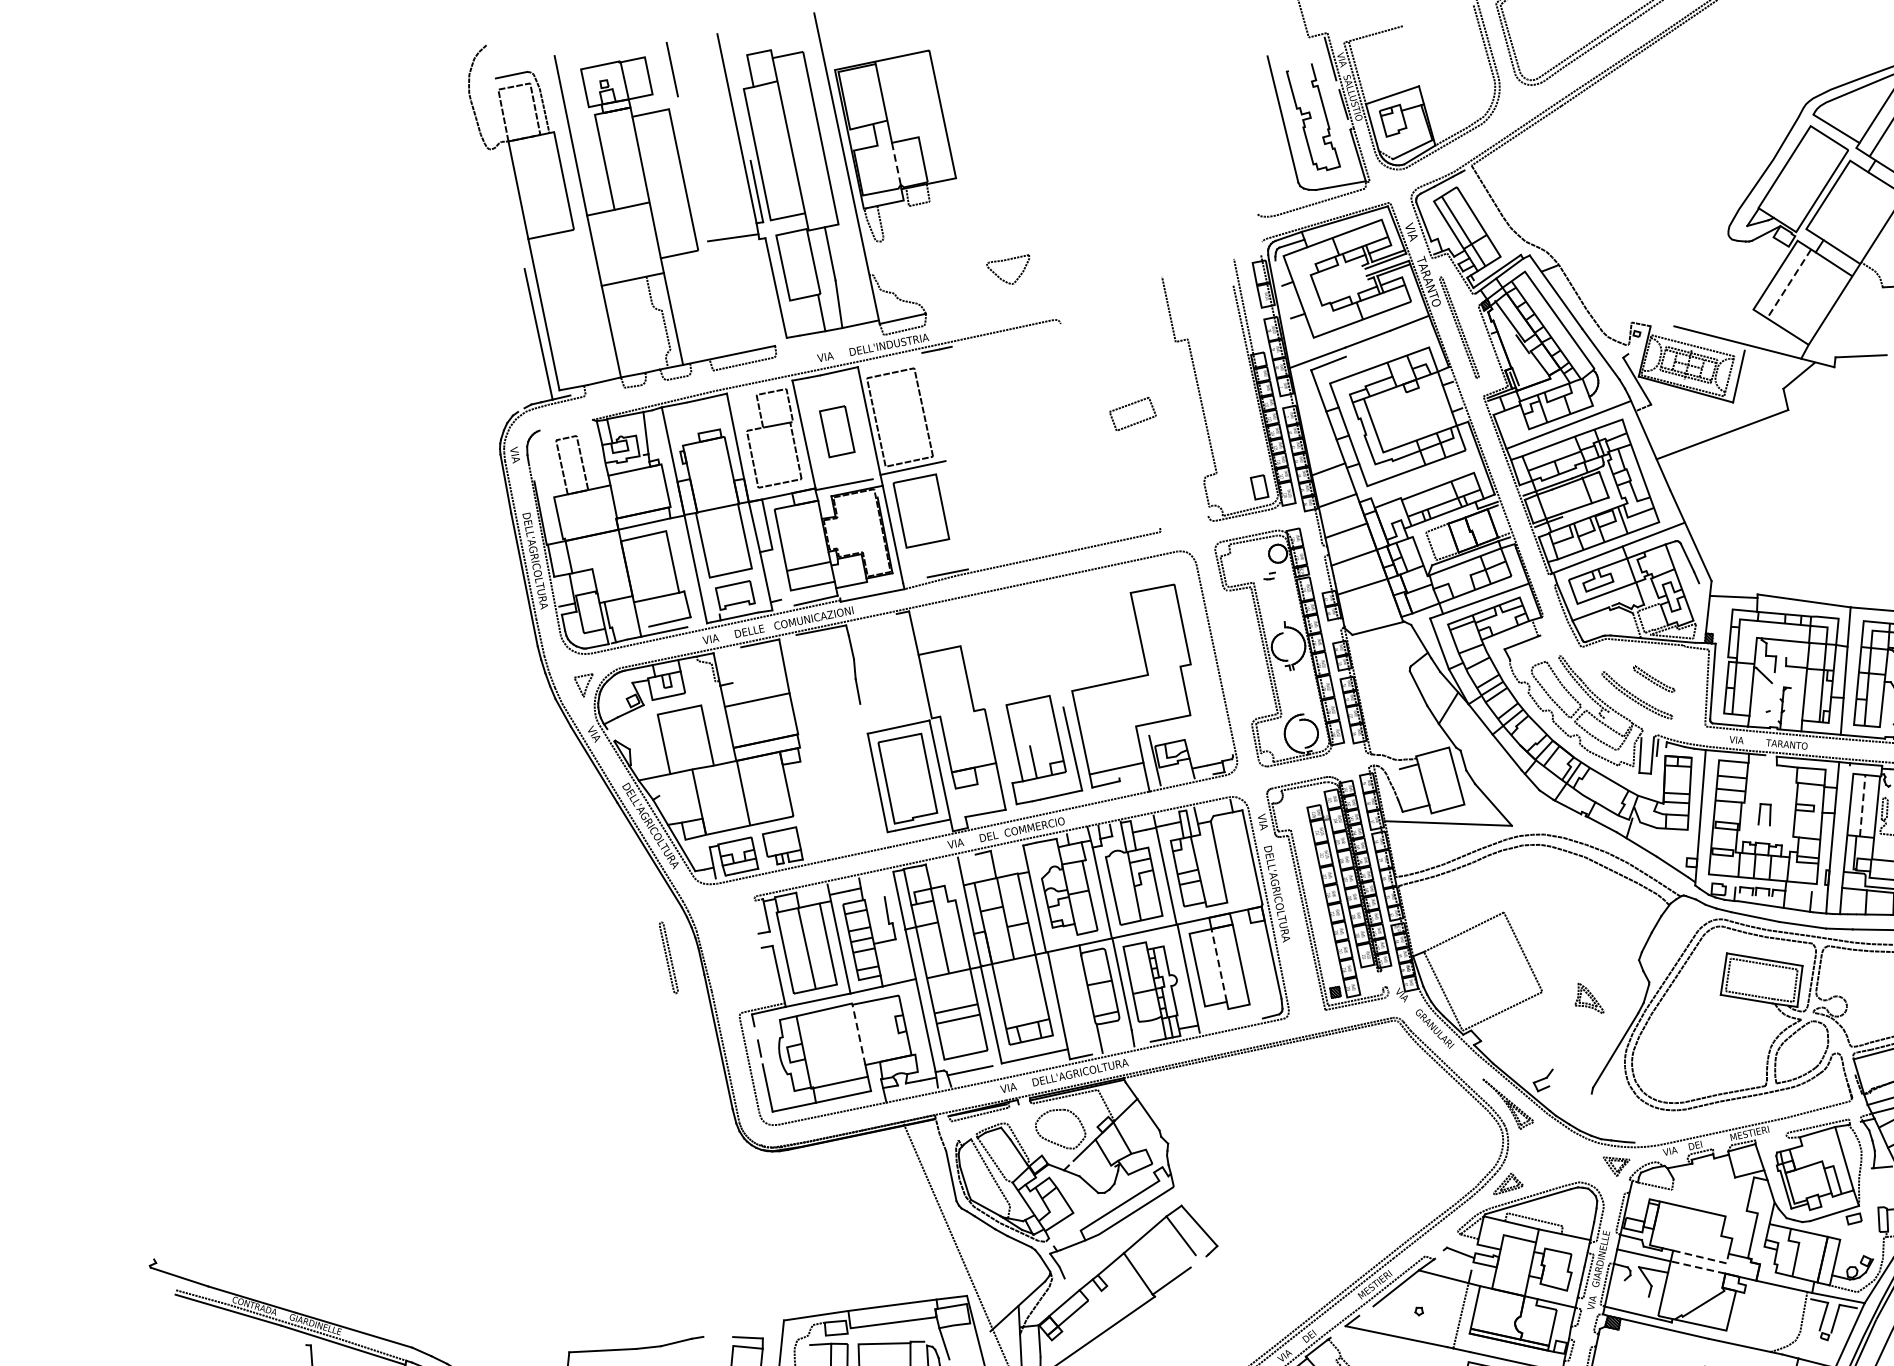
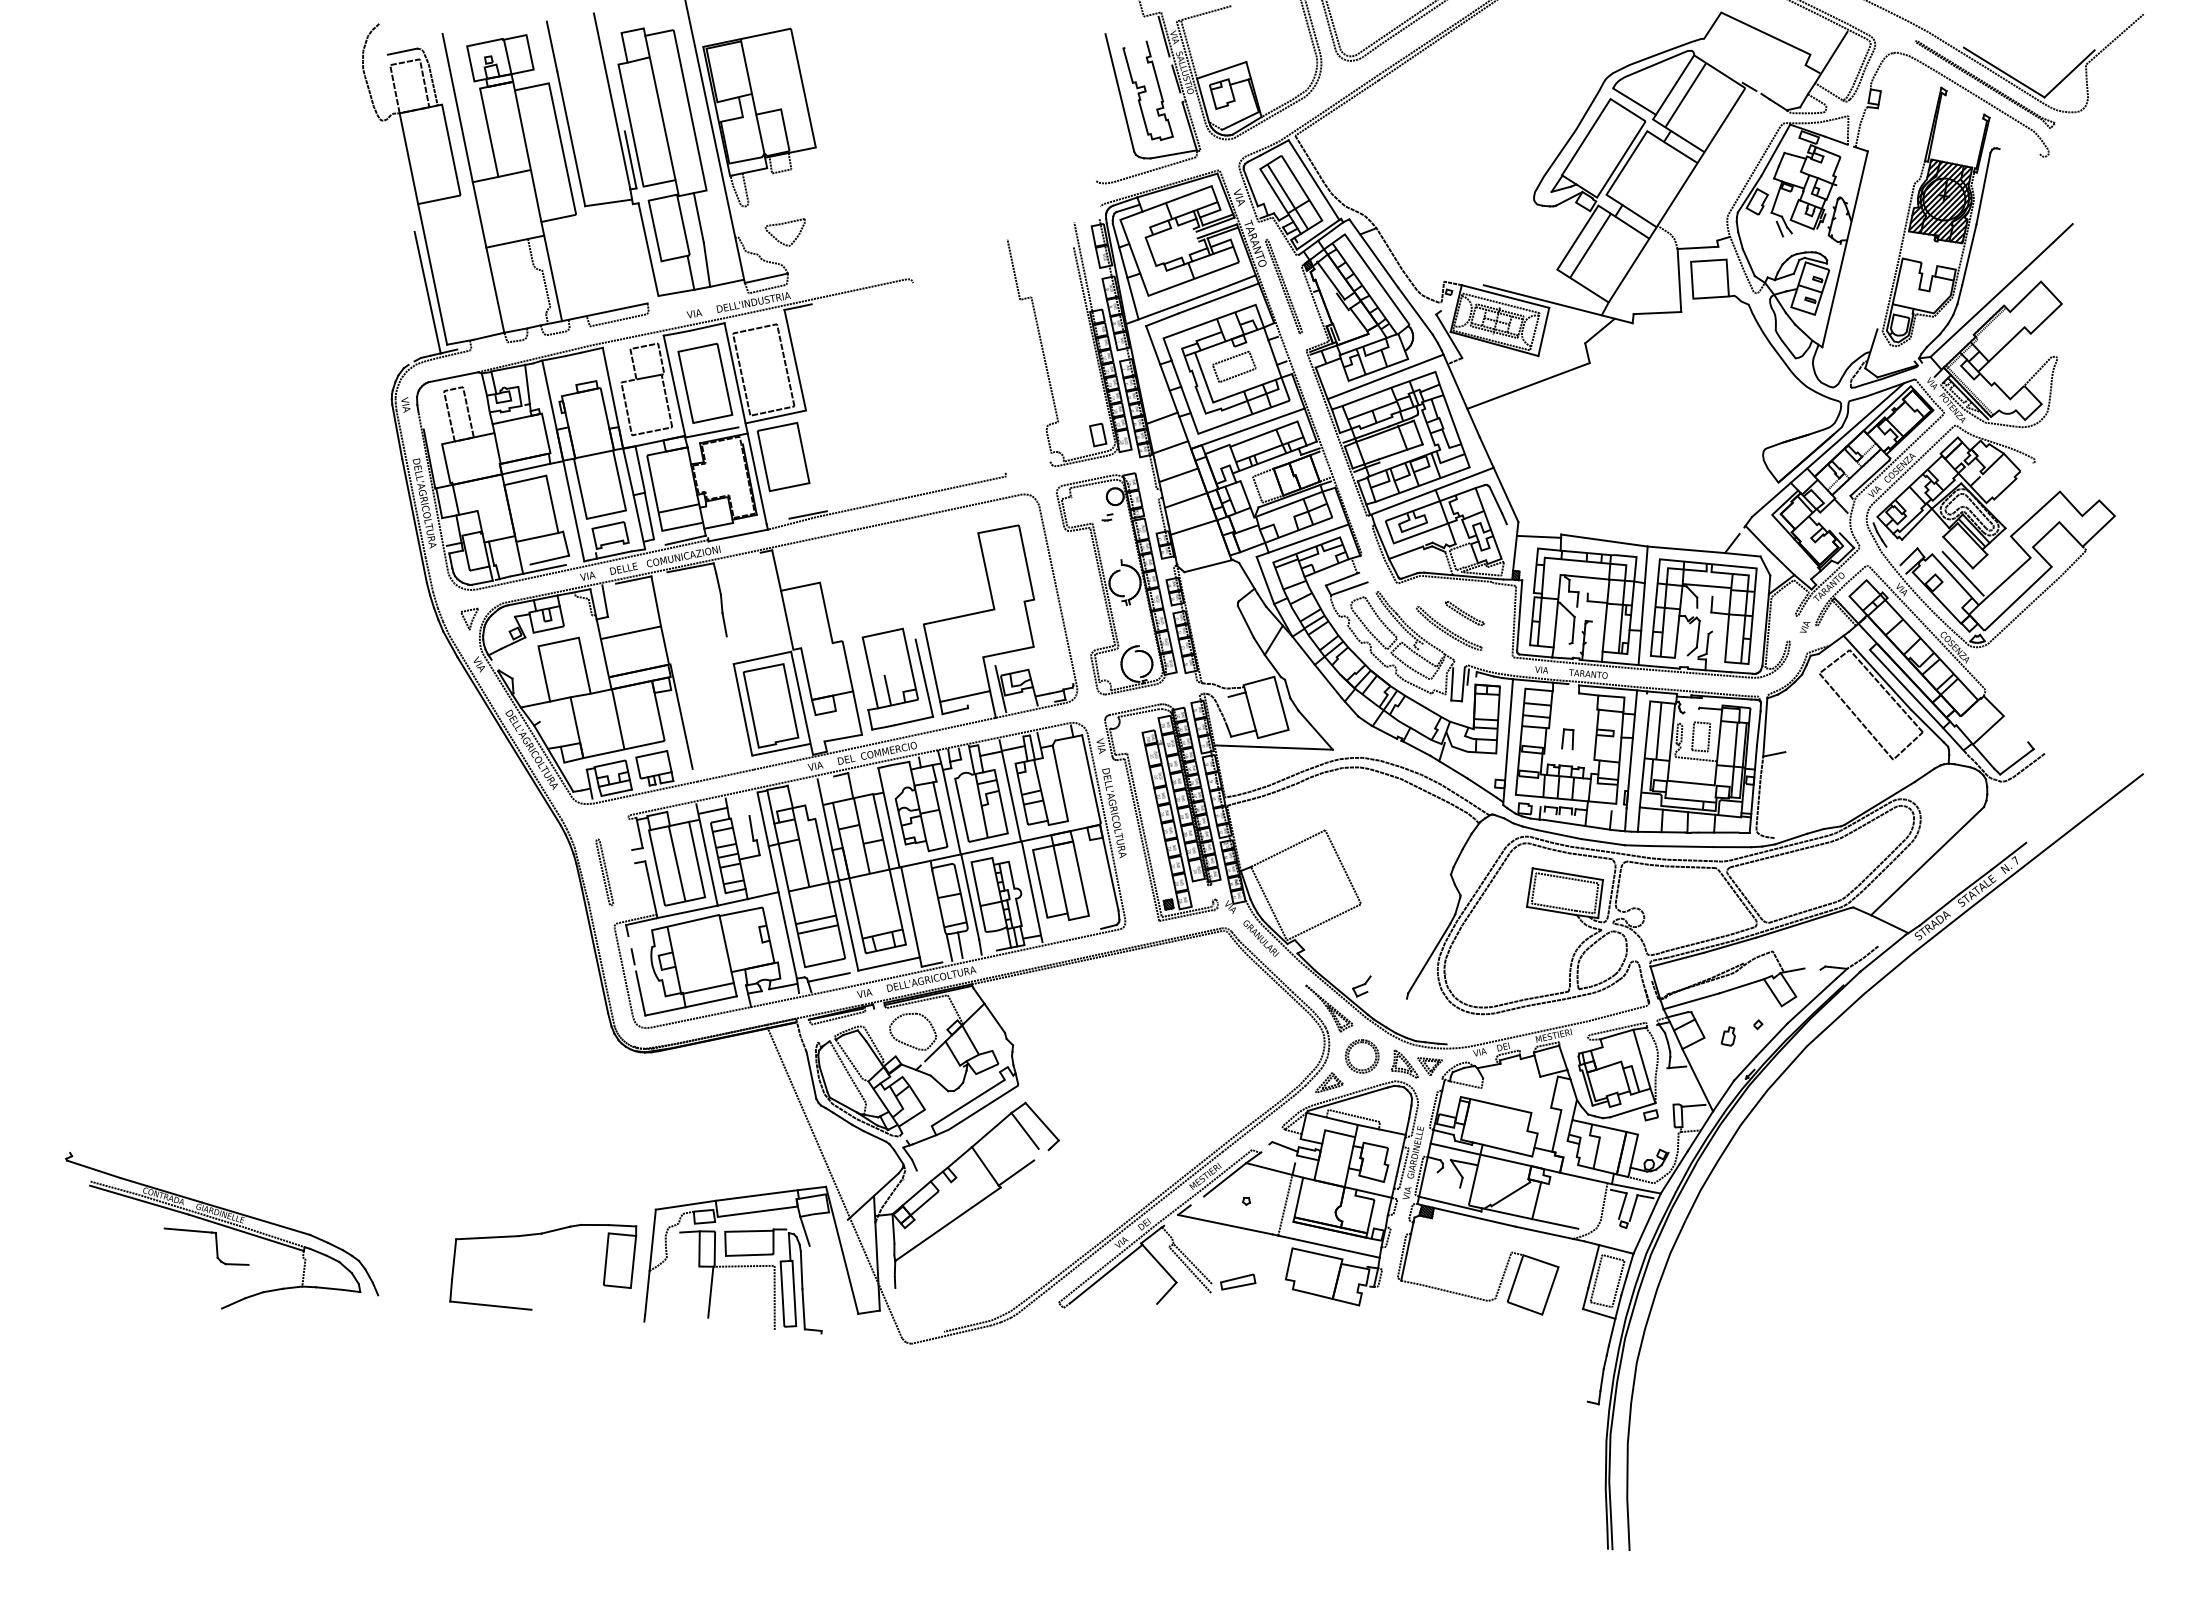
line: (896, 164) -> (760, 134), dashed -> solid
line: (693, 168) -> (571, 138), added
line: (1491, 213) -> (1313, 180), added
part: (1007, 269) -> (784, 232), moved
line: (1789, 284) -> (1590, 246), dashed -> solid
line: (1289, 311) -> (1125, 271), added
line: (1884, 321) -> (1679, 280), added
line: (1697, 338) -> (1505, 296), added
line: (1389, 340) -> (1218, 298), added
line: (933, 405) -> (794, 358), added
part: (1133, 413) -> (1234, 366), moved
line: (566, 425) -> (453, 377), added
part: (837, 430) -> (705, 382), size x1.67
line: (1420, 480) -> (1247, 428), added
line: (777, 573) -> (649, 515), added
line: (1529, 652) -> (1349, 588), added
line: (728, 665) -> (604, 600), added
line: (1770, 696) -> (1573, 629), added
line: (811, 790) -> (681, 716), added
line: (1862, 806) -> (1658, 731), dashed -> solid
part: (668, 957) -> (604, 872), moved
line: (1219, 965) -> (1060, 879), dashed -> solid
part: (1589, 997) -> (1404, 1063), moved
line: (858, 1035) -> (725, 944), dashed -> solid
line: (1111, 1035) -> (960, 944), added
part: (1543, 1155) -> (1362, 1056), added
line: (1706, 1258) -> (1513, 1152), dashed -> solid
line: (1697, 1267) -> (1505, 1160), dashed -> solid
line: (1751, 1335) -> (1555, 1223), added
line: (718, 1336) -> (594, 1224), added
line: (280, 1342) -> (187, 1230), added

